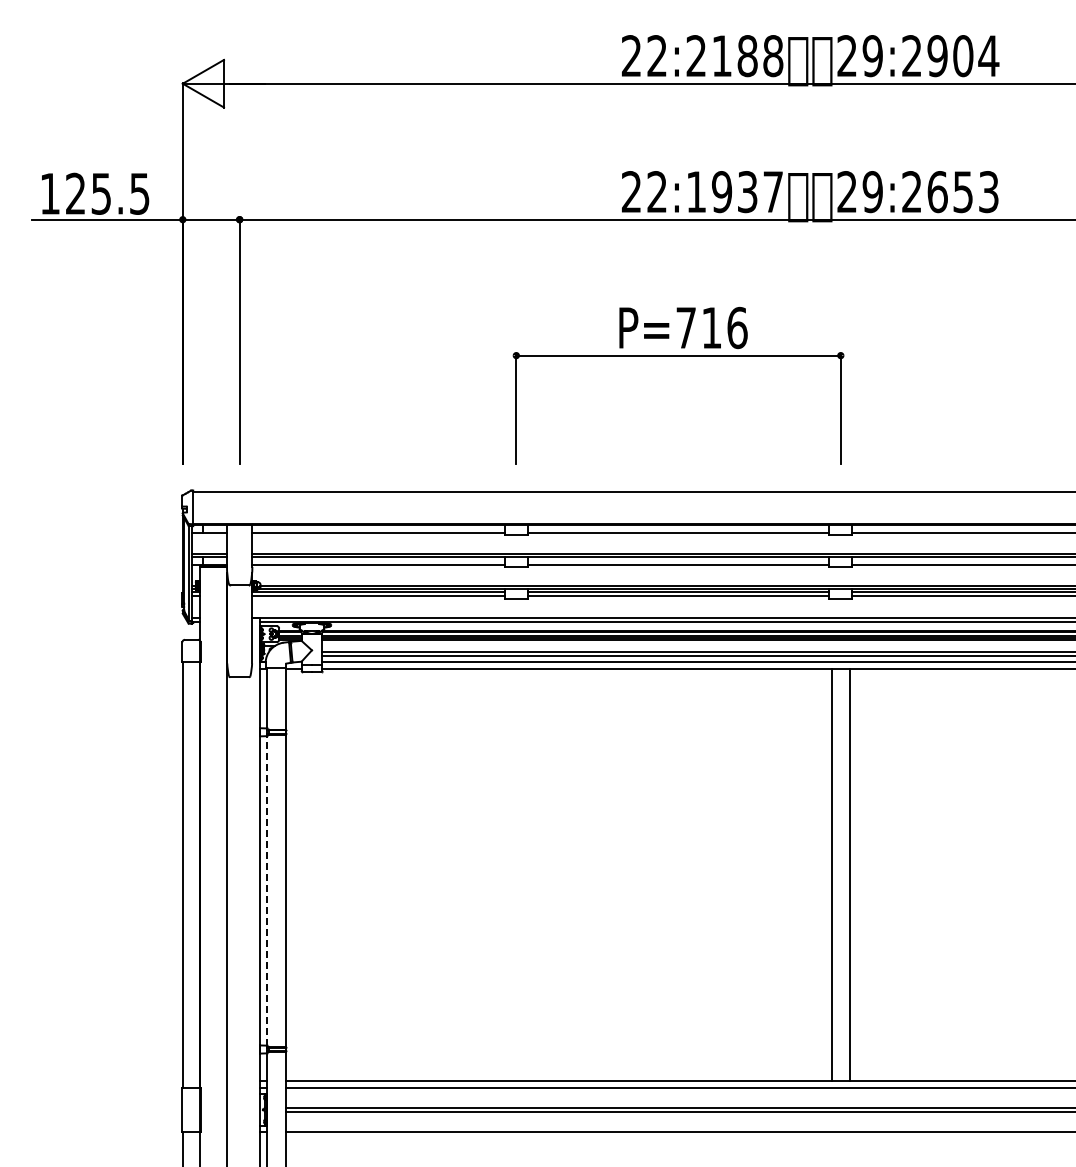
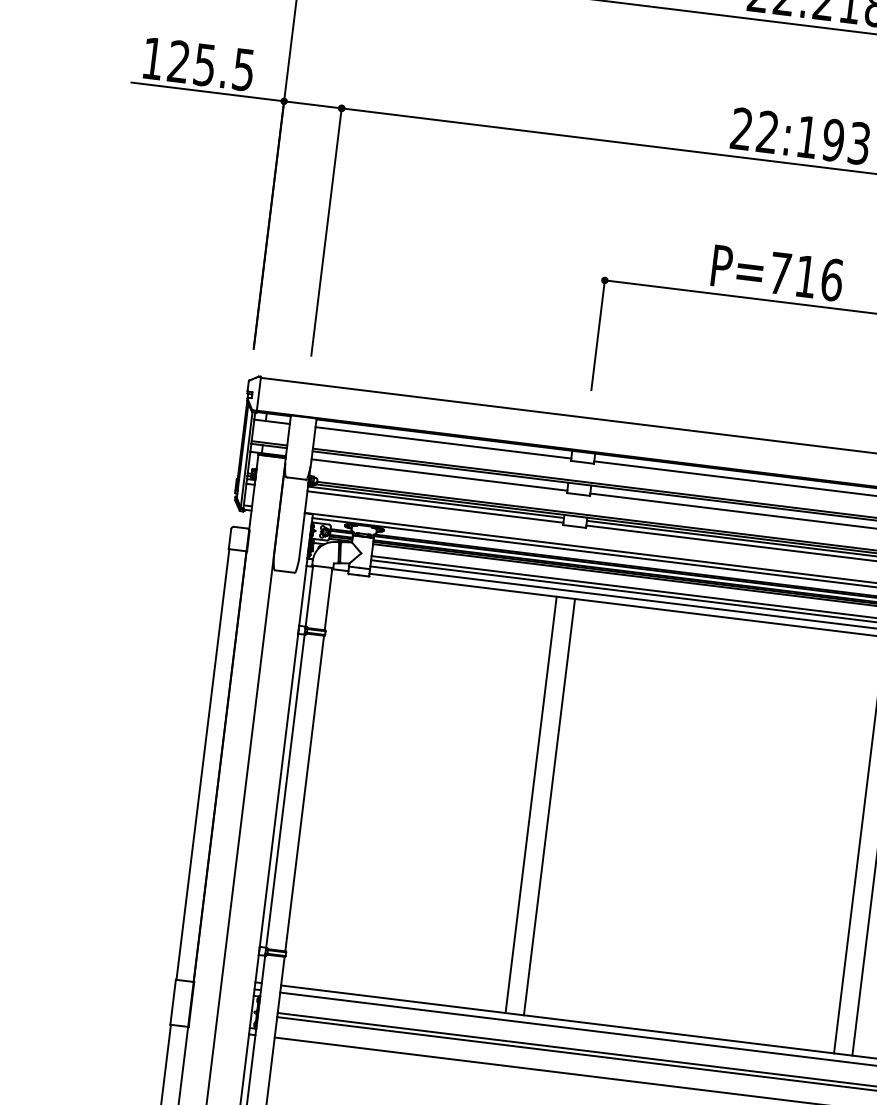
line: (507, 874) -> (531, 804), added
line: (525, 874) -> (549, 806), added
line: (266, 890) -> (285, 790), dashed -> solid

